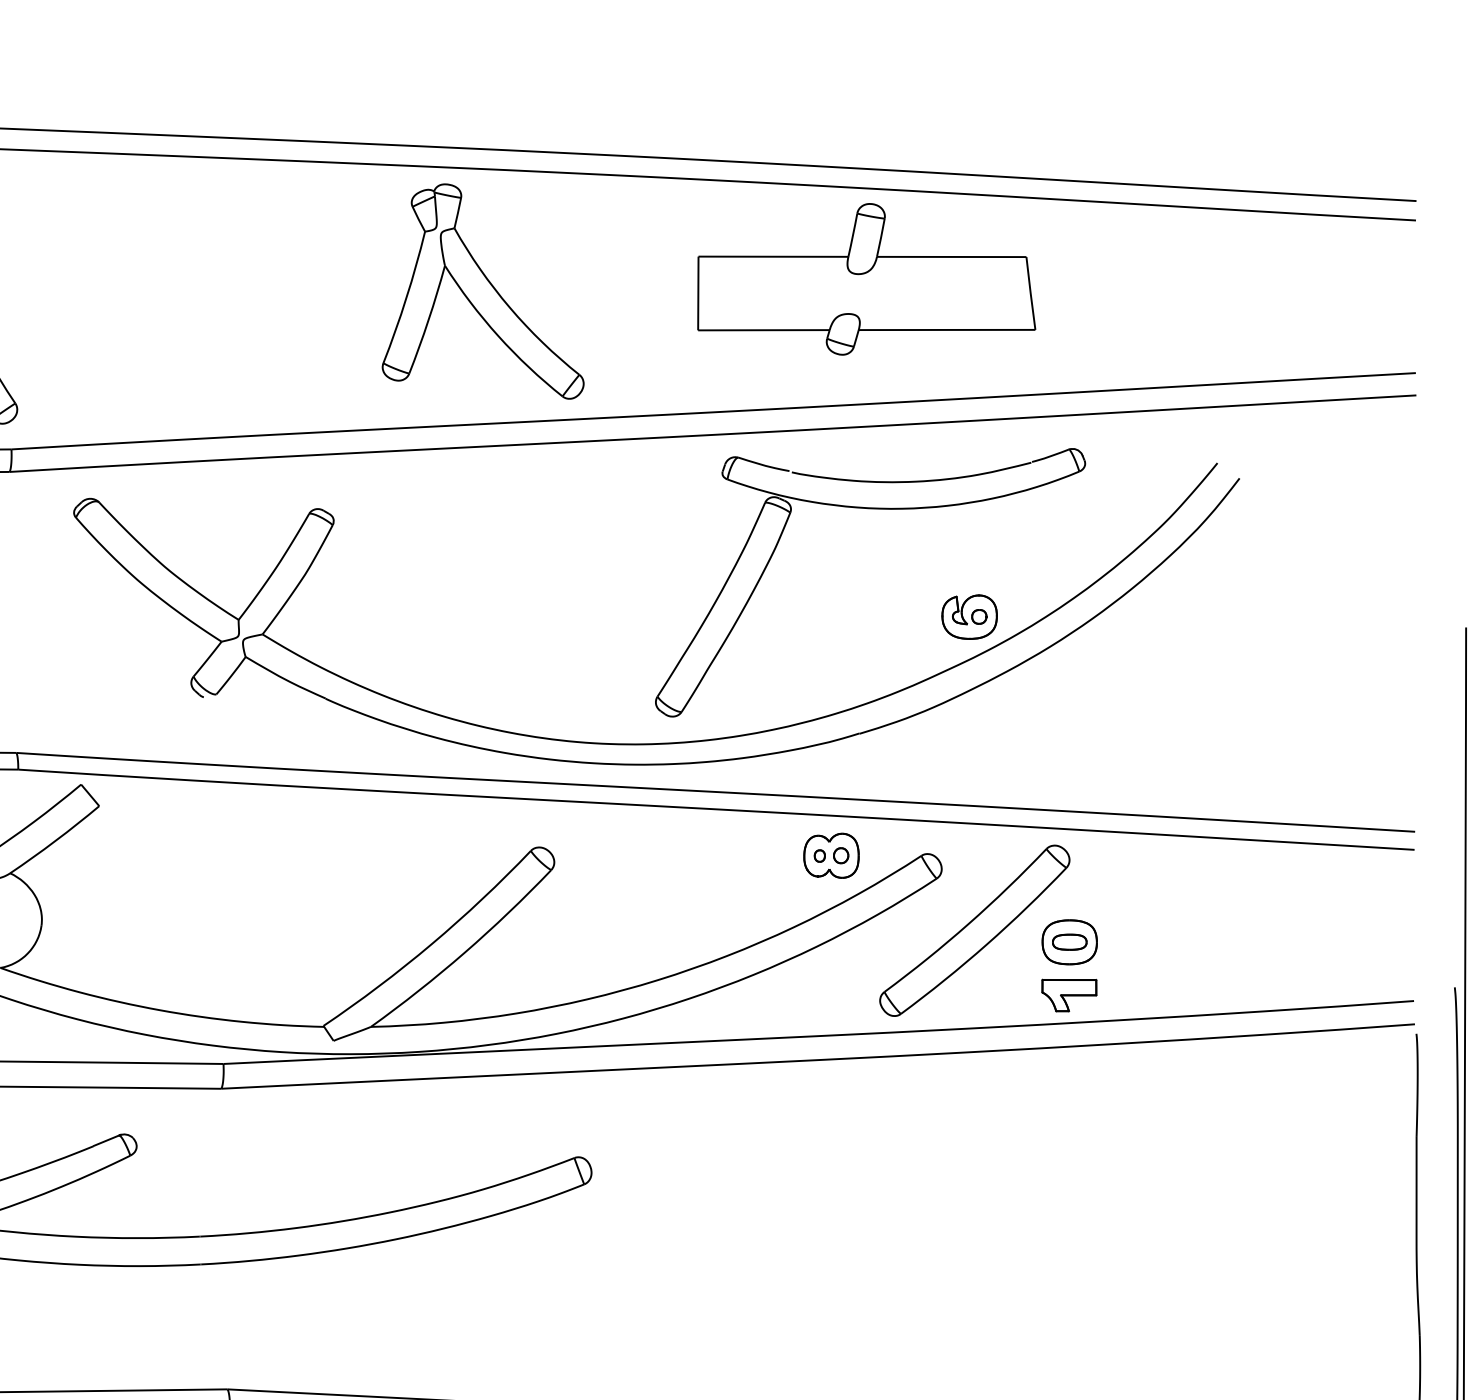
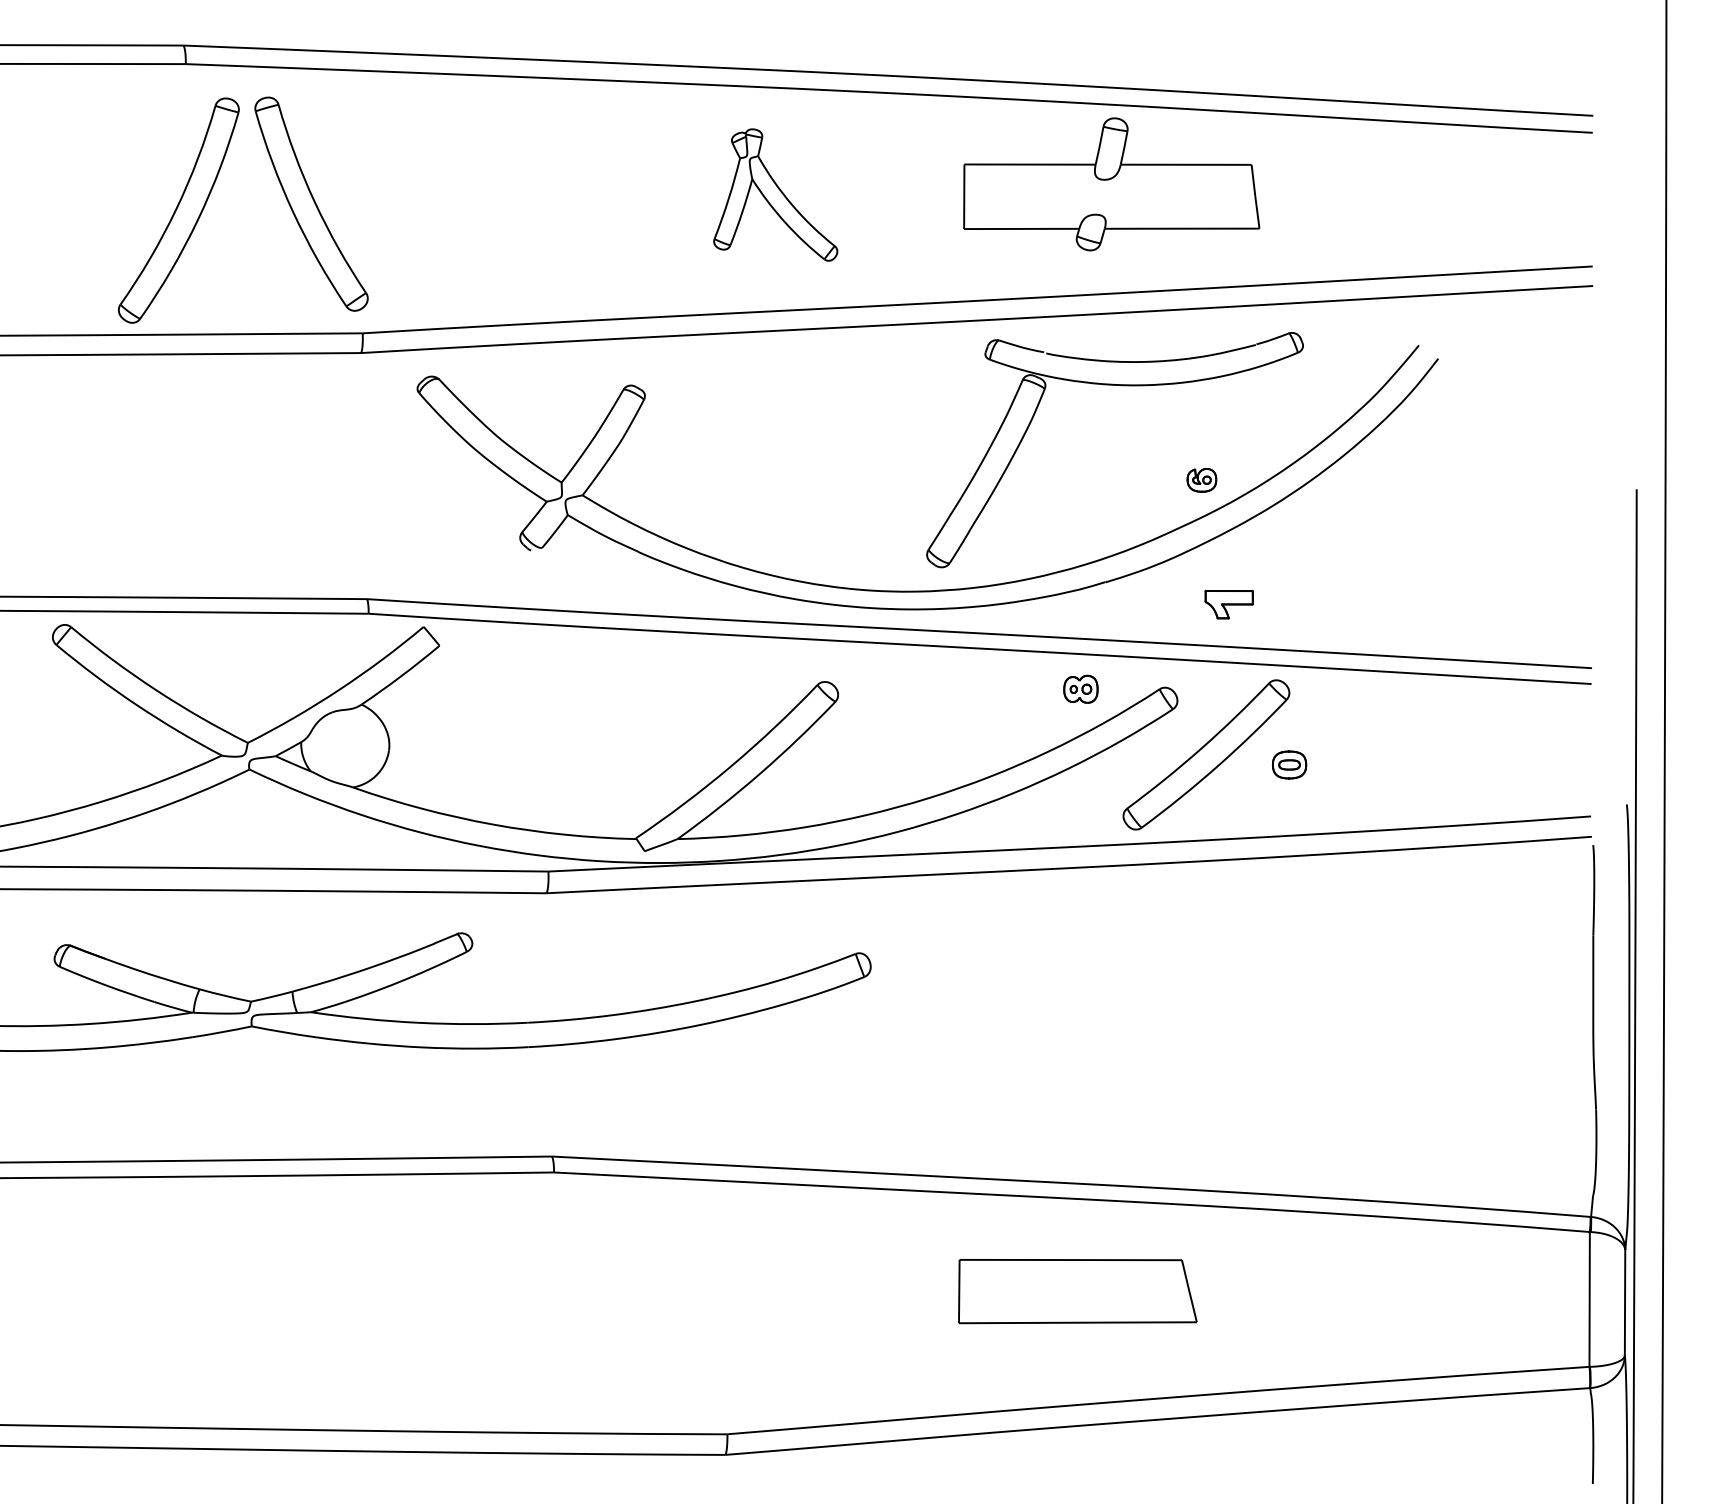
part: (482, 290) -> (775, 194), size x0.7
part: (969, 617) -> (1201, 480), size x0.6
part: (831, 856) -> (1080, 689), size x0.7
part: (1069, 941) -> (1289, 764), size x0.7
part: (1068, 995) -> (1228, 604), moved

